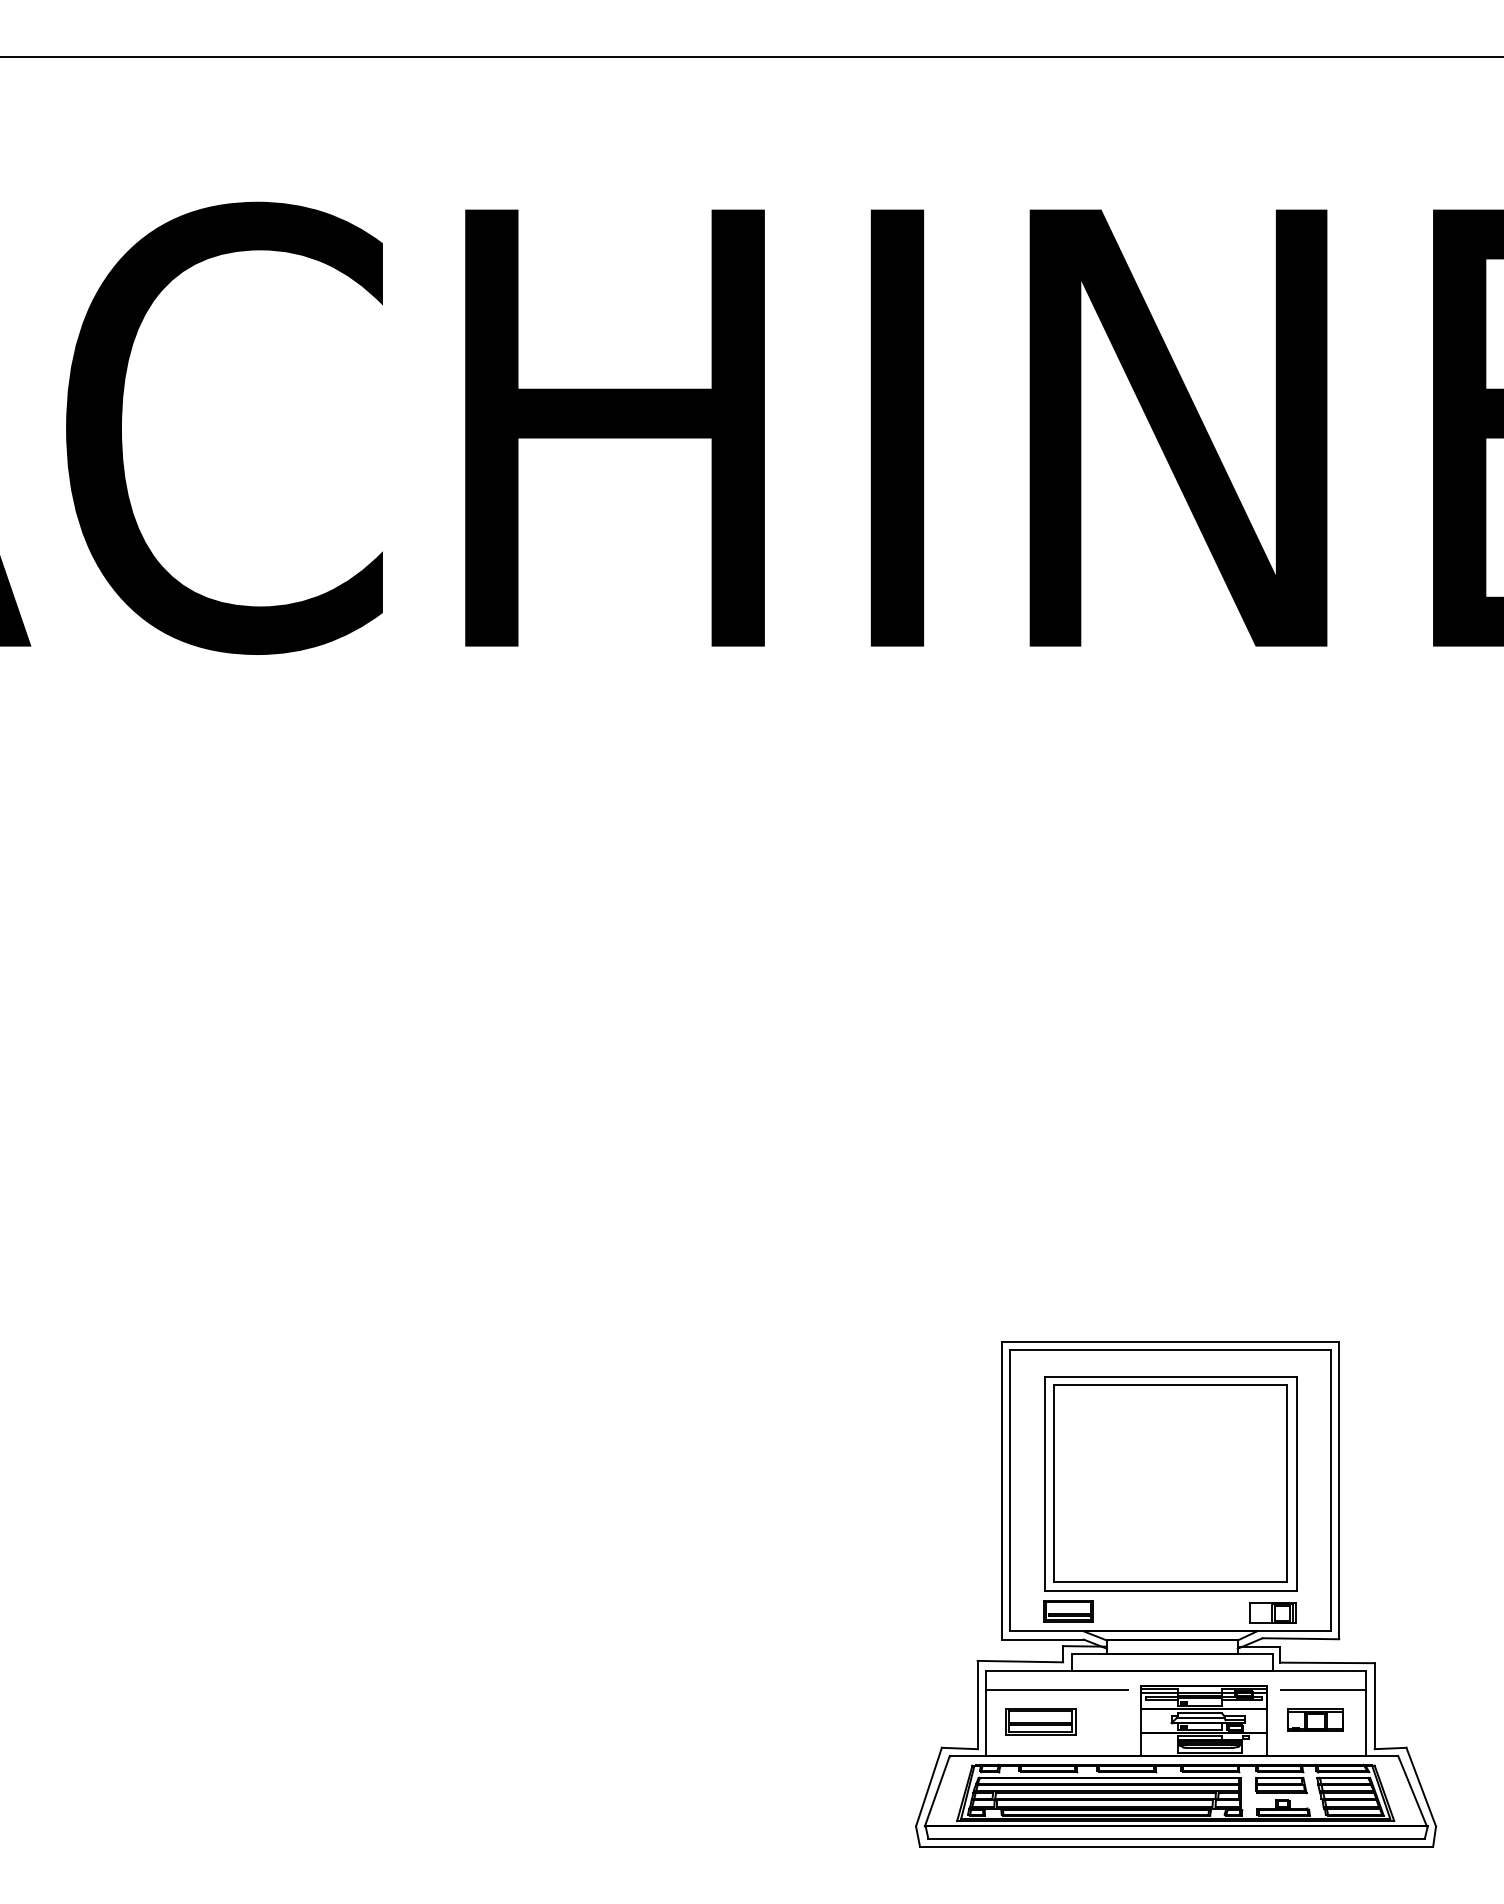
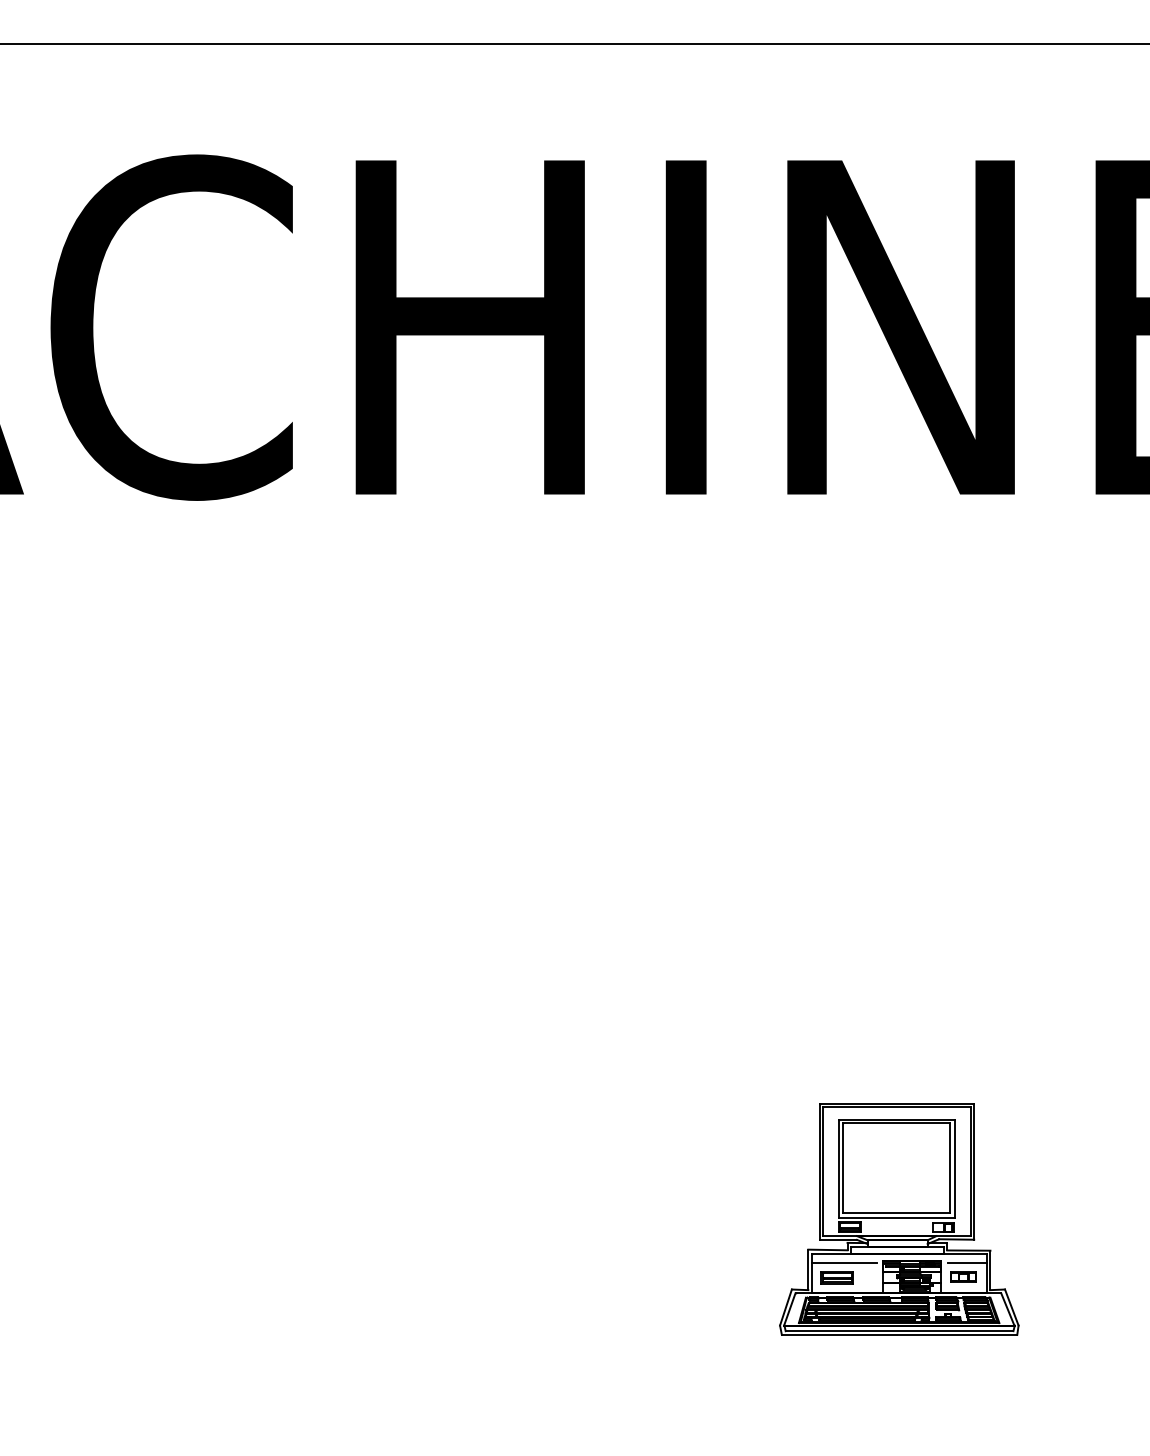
part: (1176, 1594) -> (899, 1219), size x0.6

